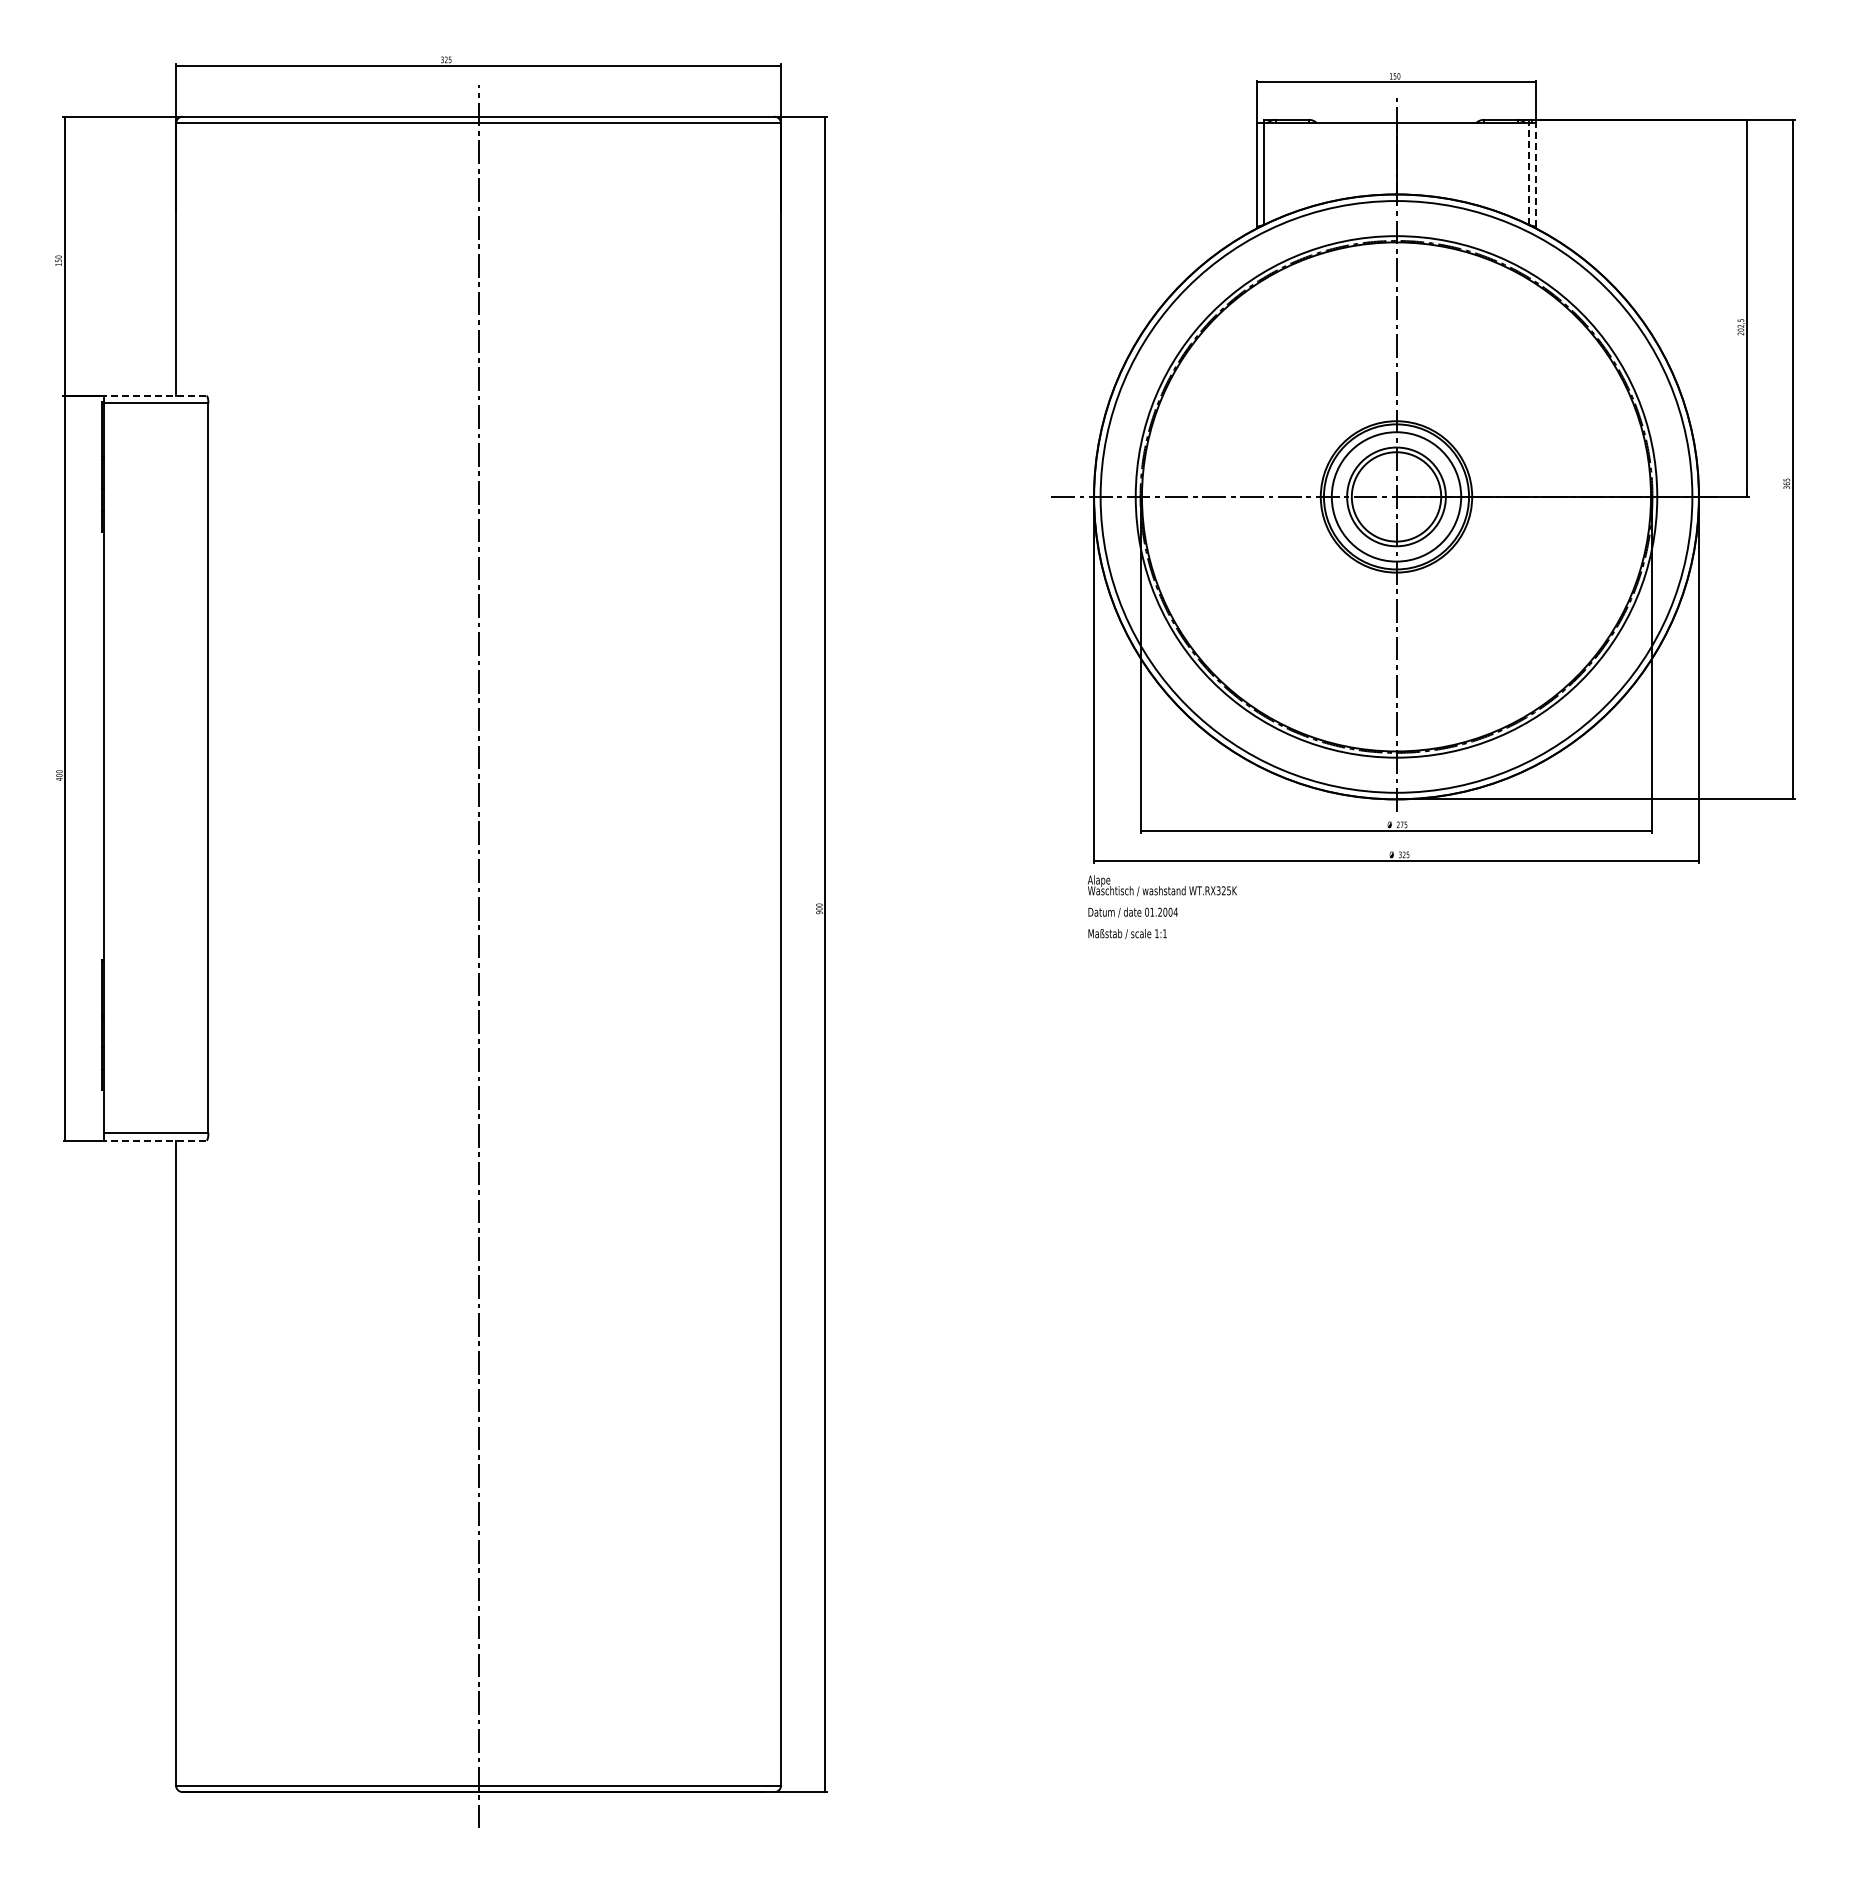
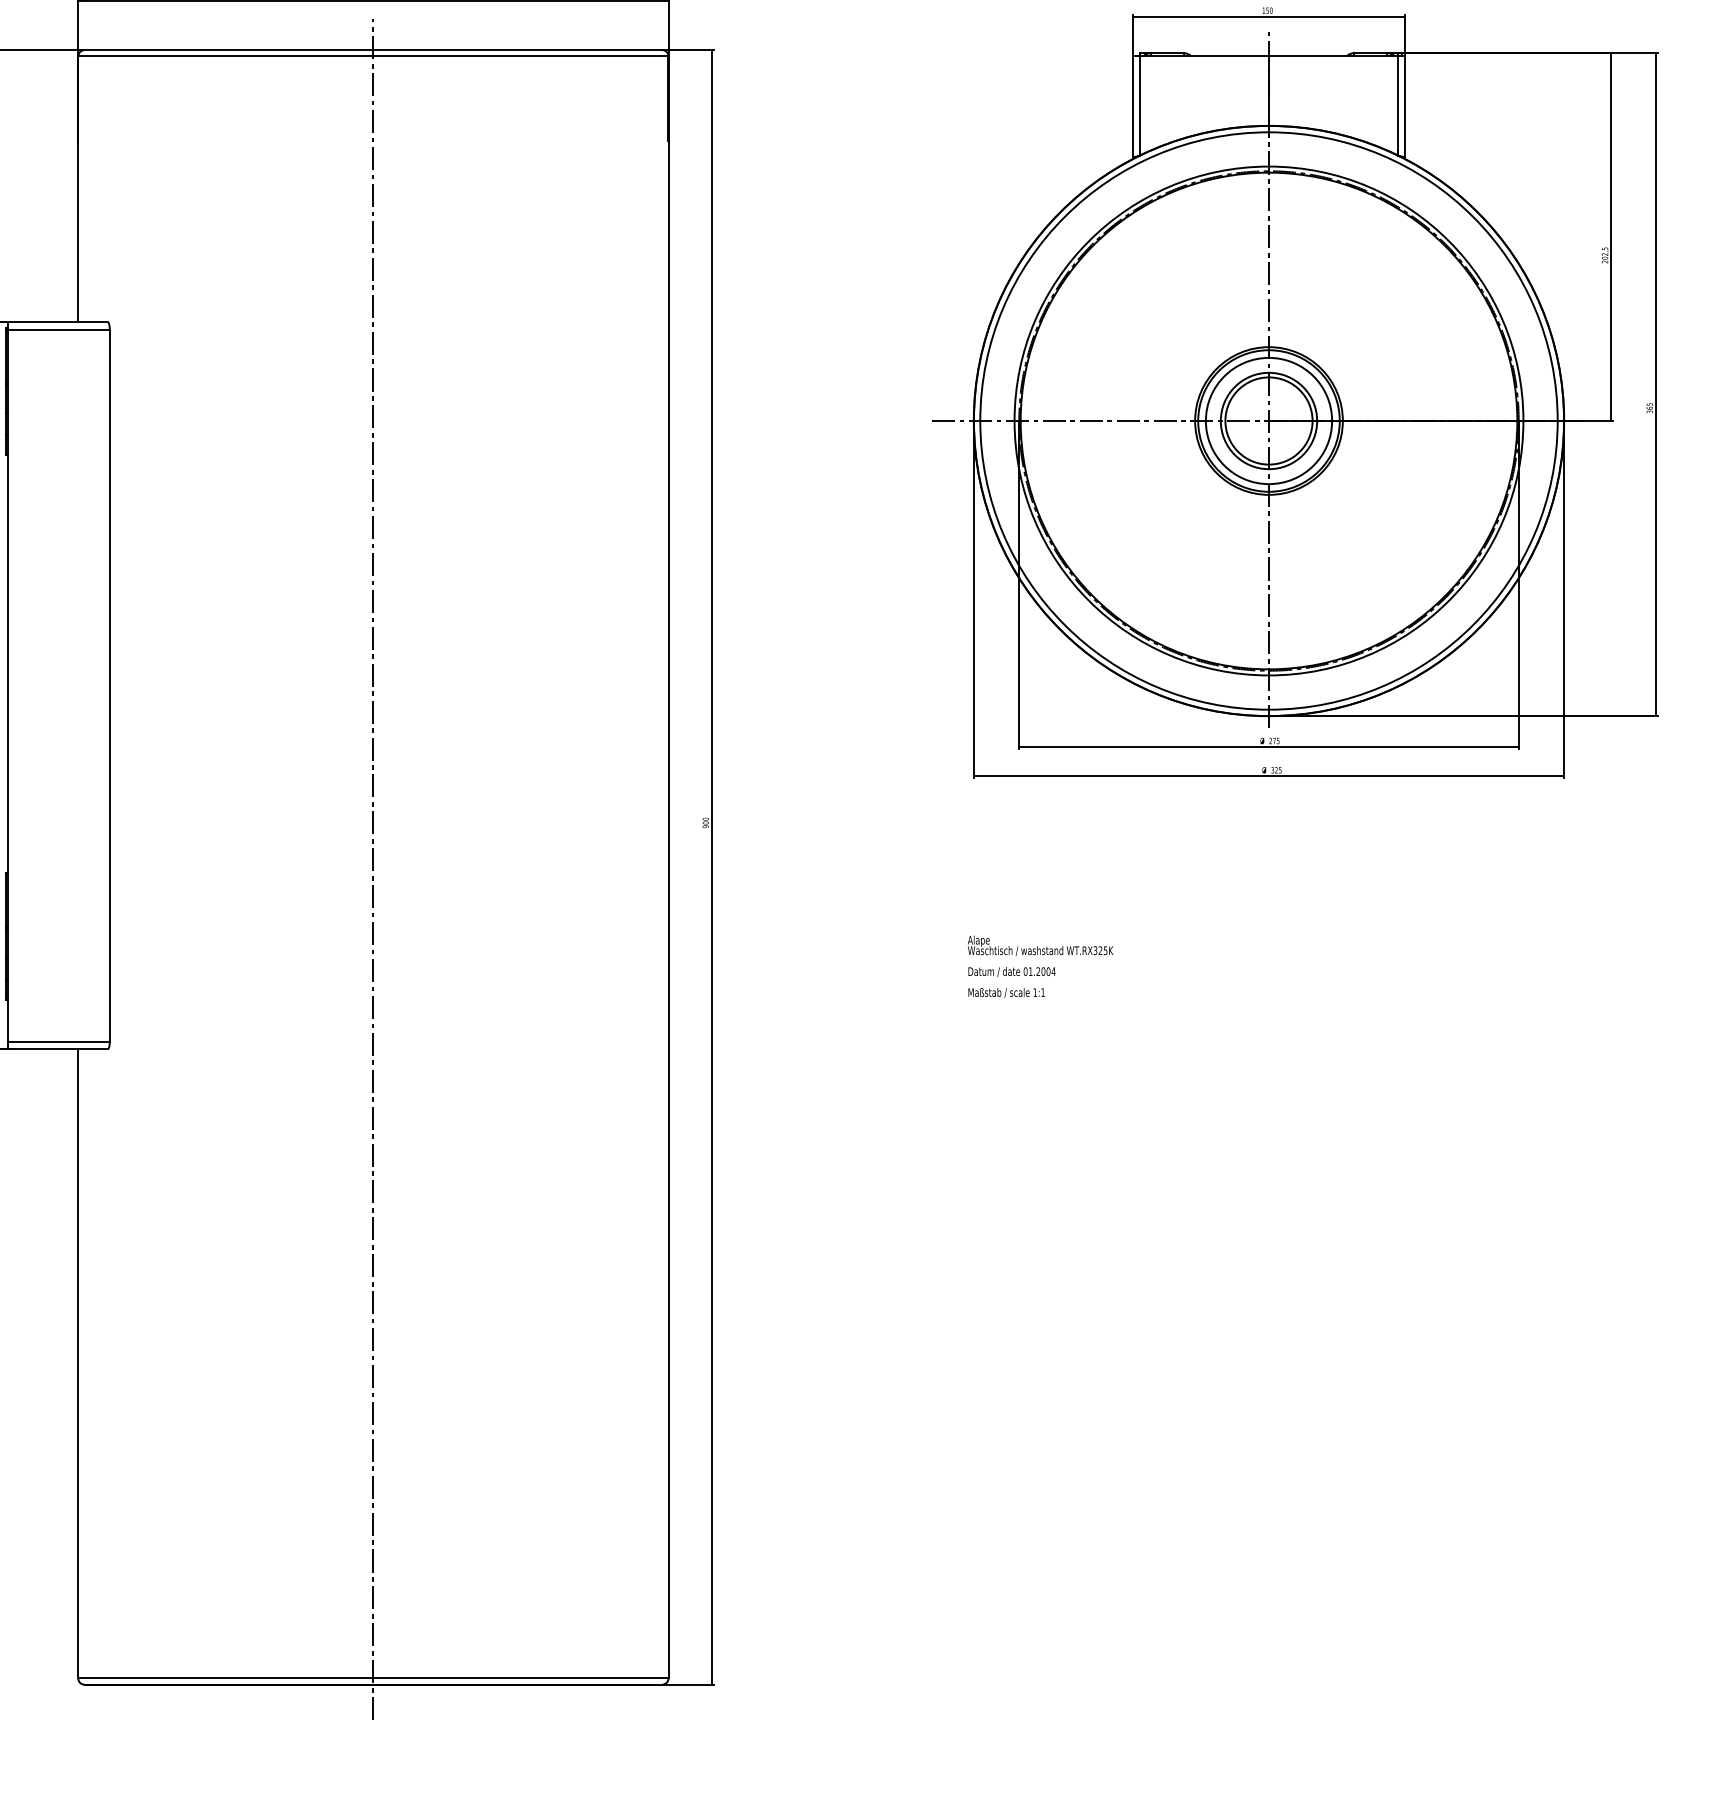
line: (1528, 173) -> (1397, 105), dashed -> solid
line: (1536, 174) -> (1405, 106), dashed -> solid
line: (154, 395) -> (57, 322), dashed -> solid
text: (1162, 907) -> (1040, 966), moved
line: (154, 1140) -> (57, 1048), dashed -> solid

